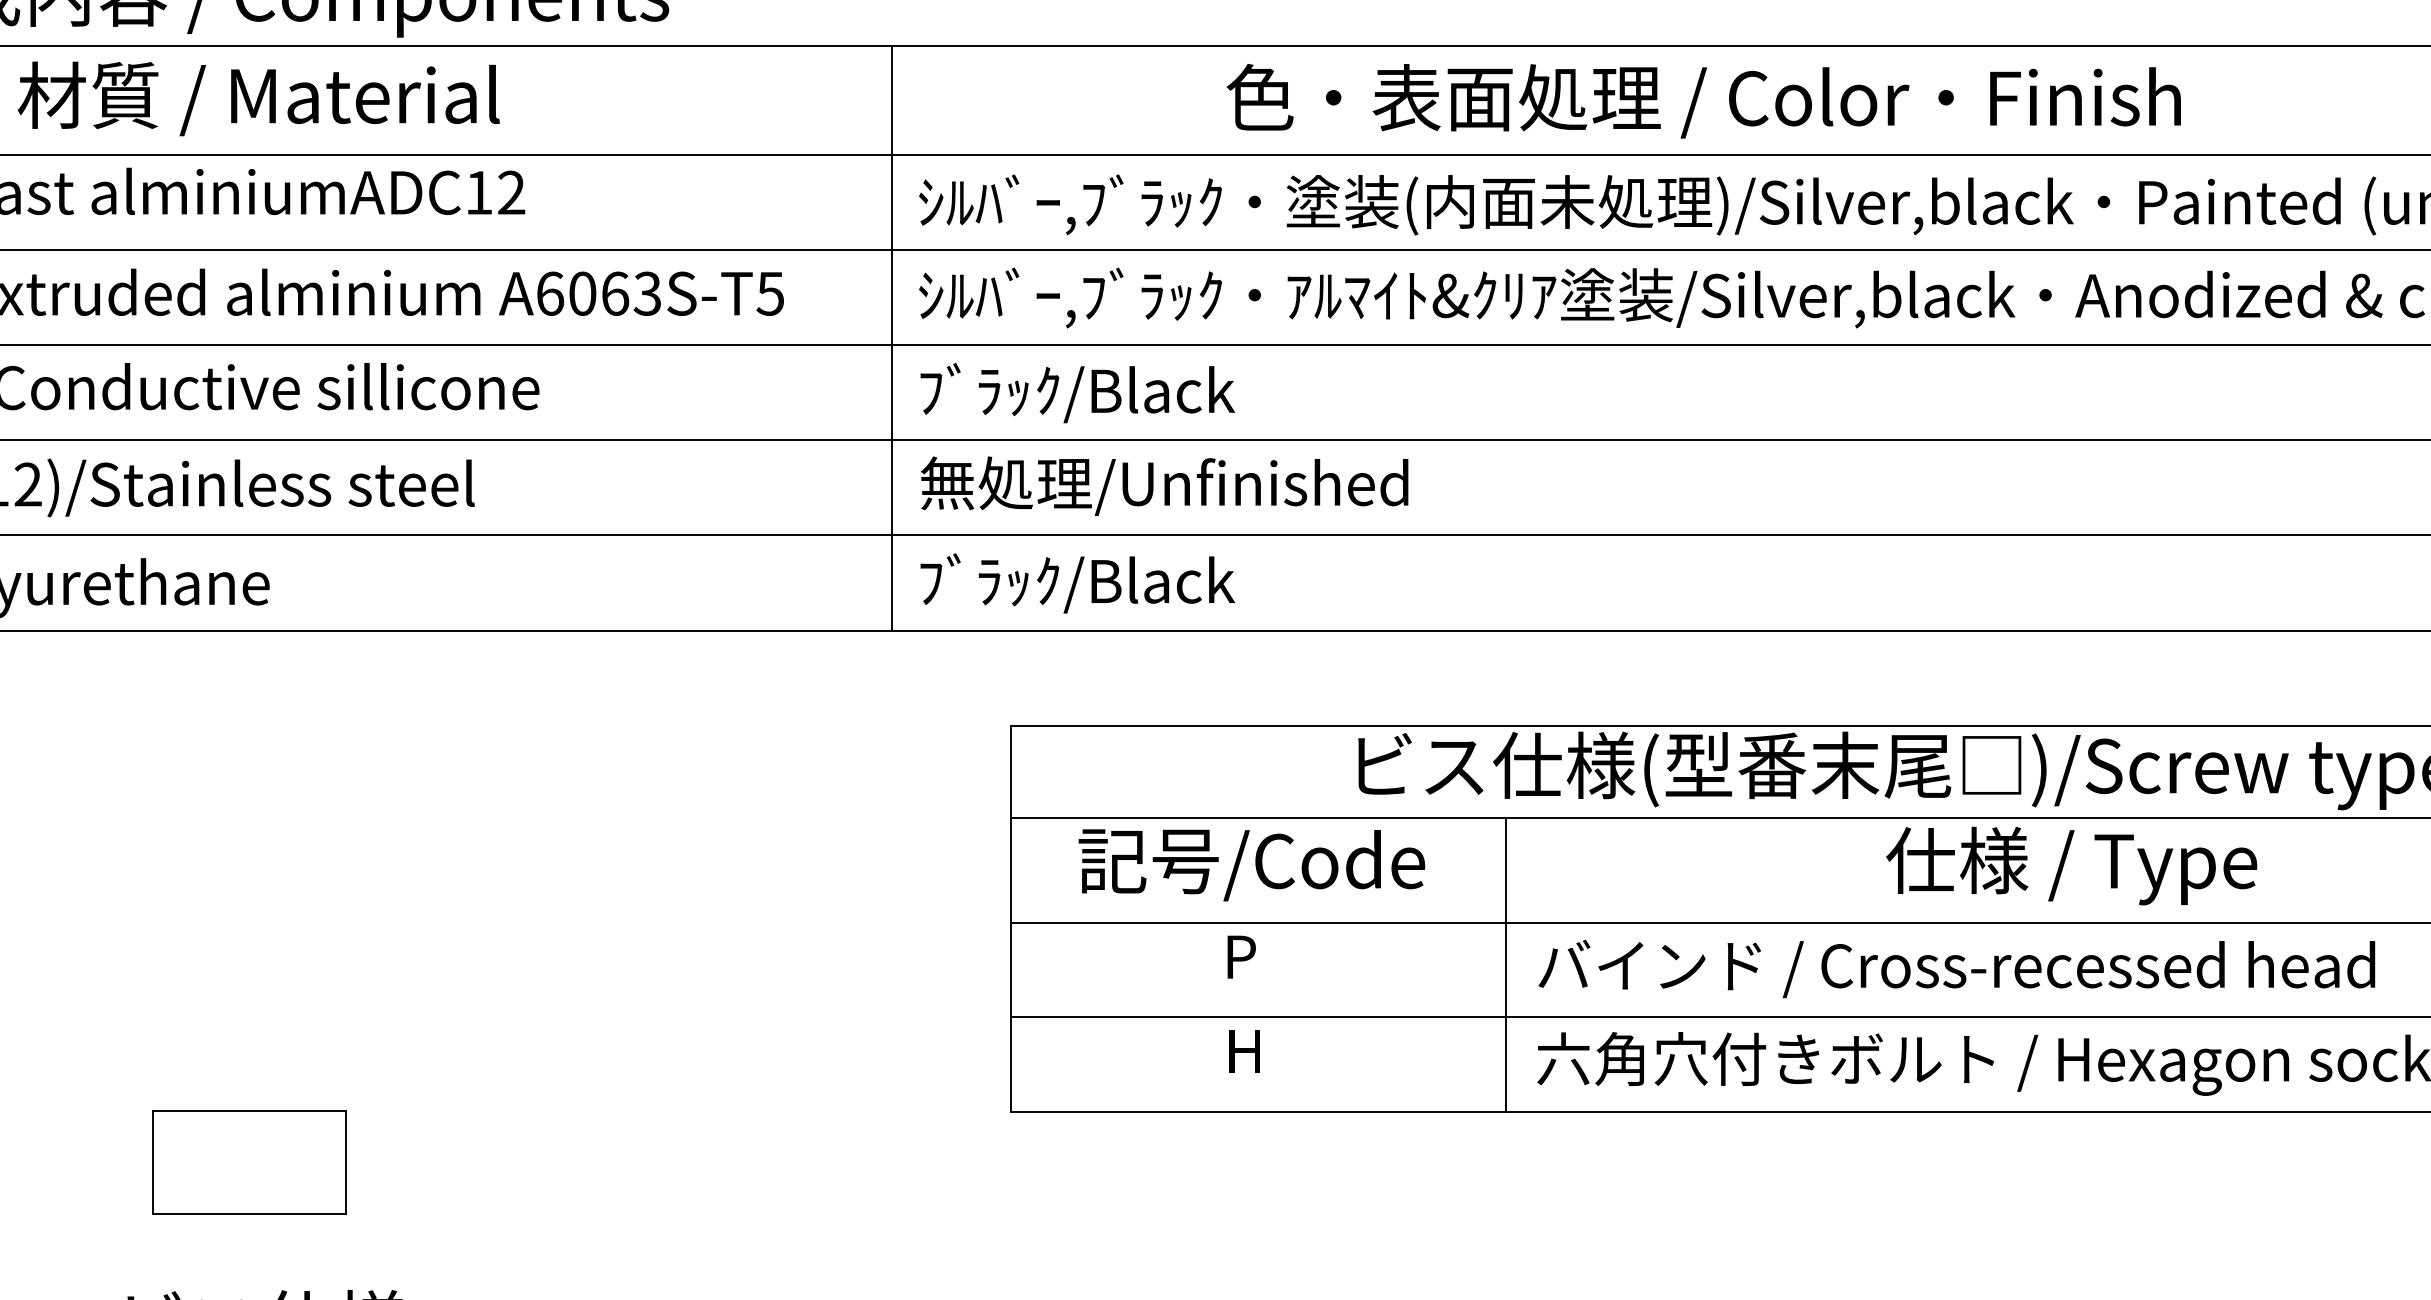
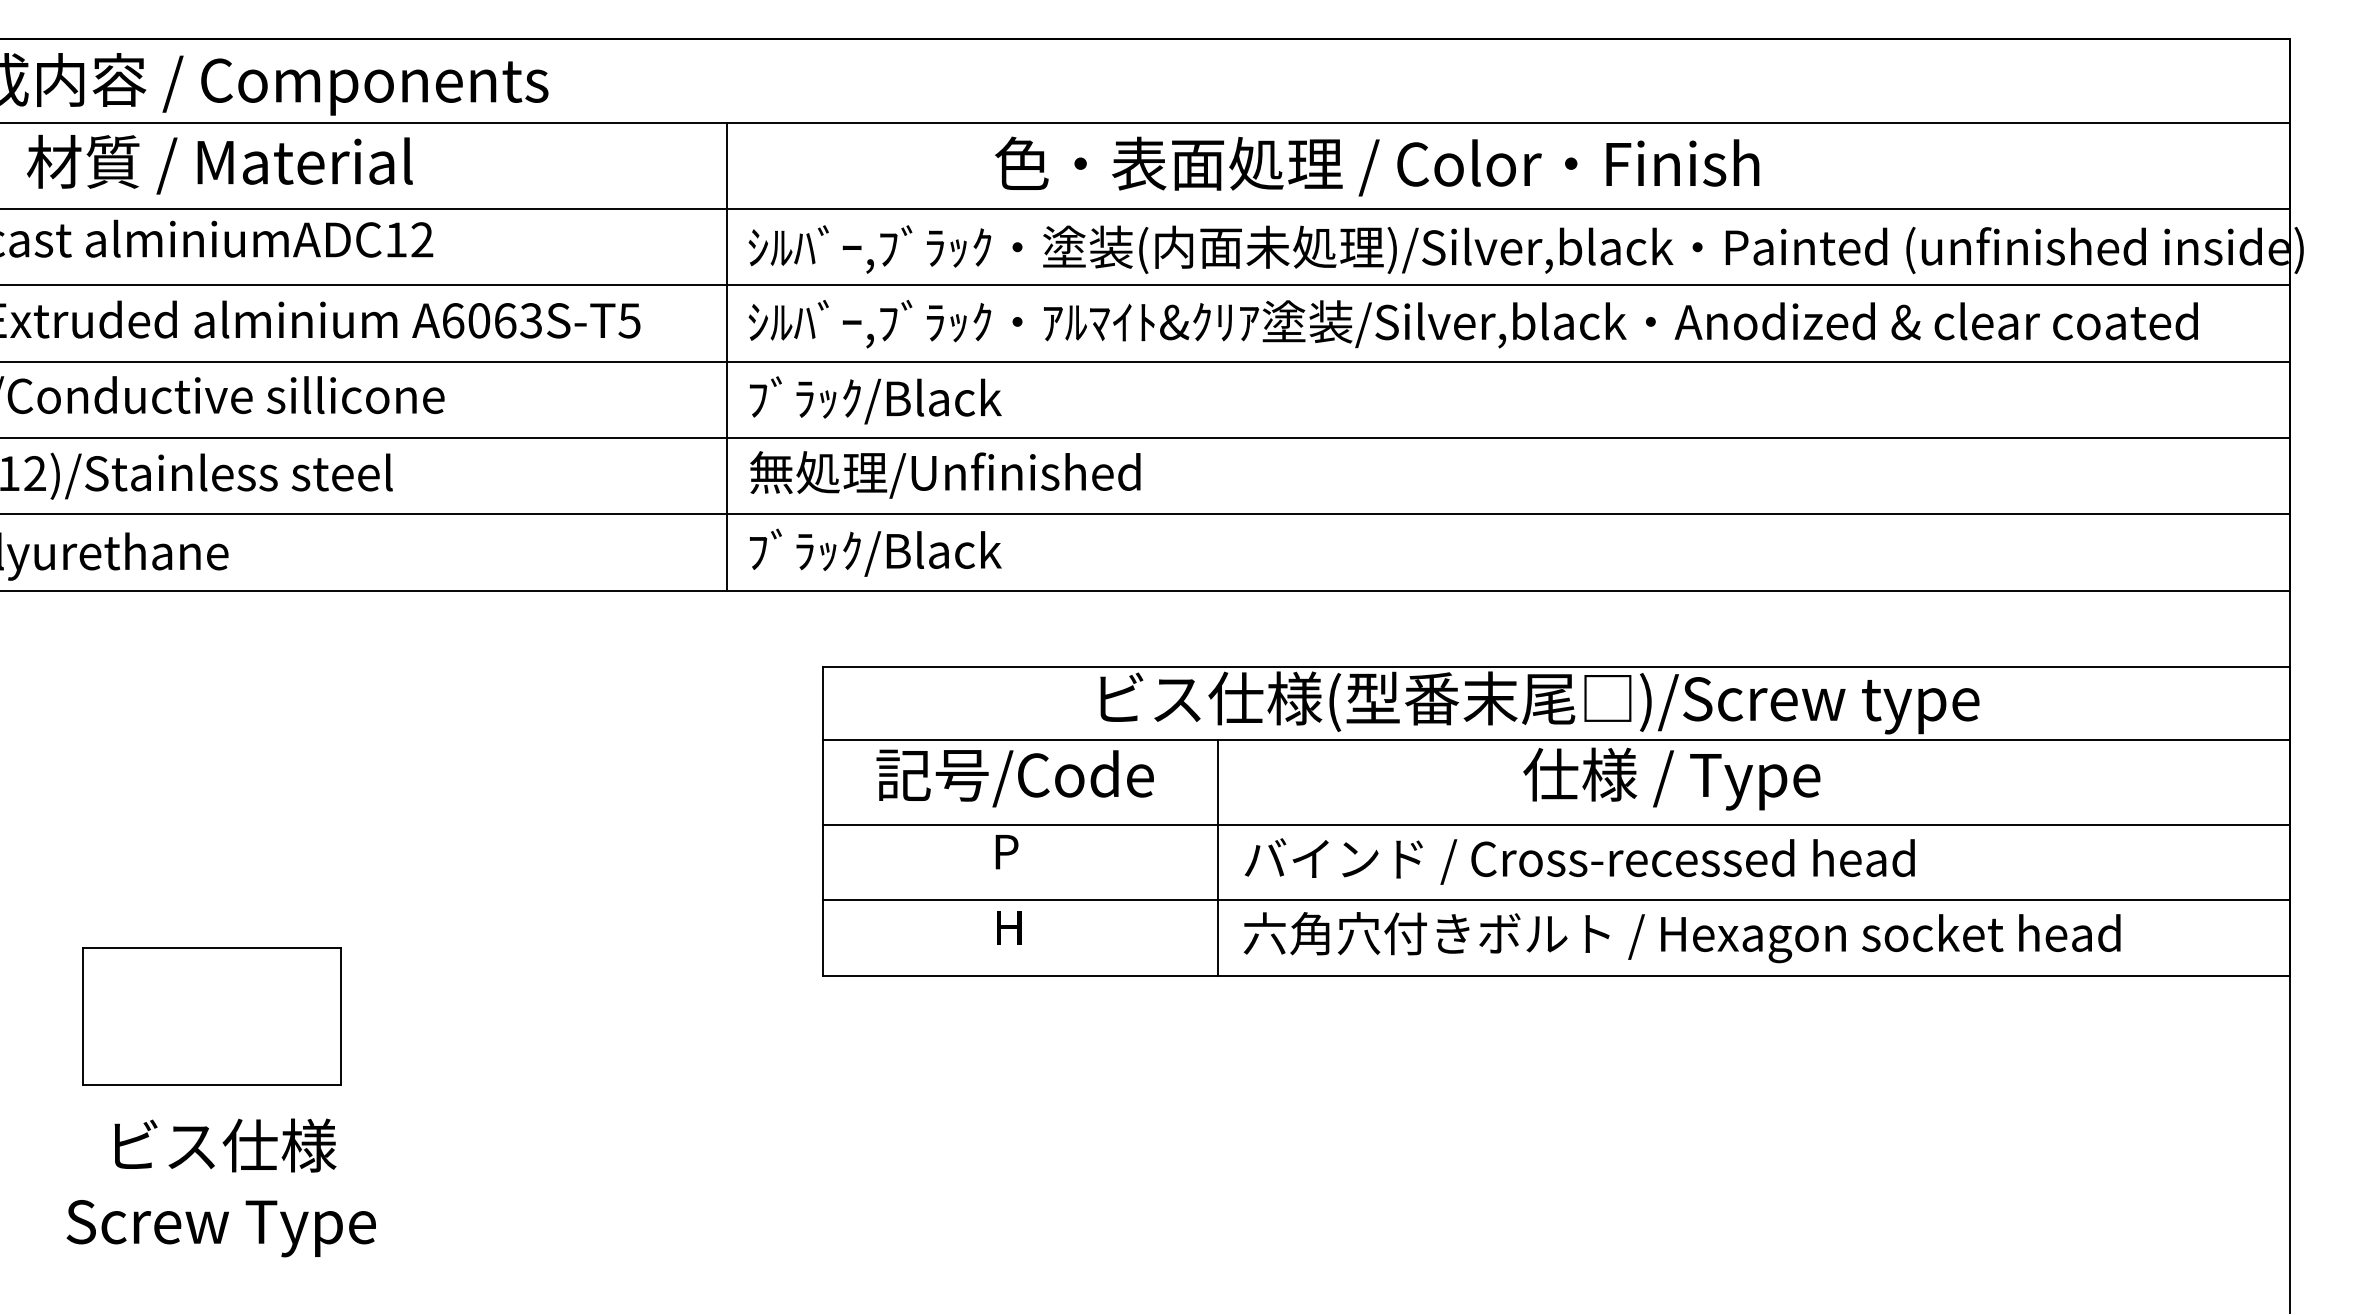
part: (248, 1162) -> (211, 1016), size x1.67

